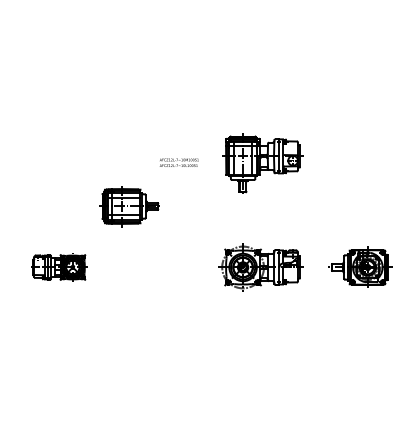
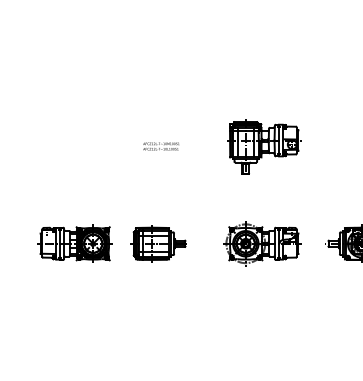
text: (178, 162) -> (160, 146), moved
part: (129, 206) -> (158, 243), moved
part: (58, 267) -> (74, 243), size x1.43

